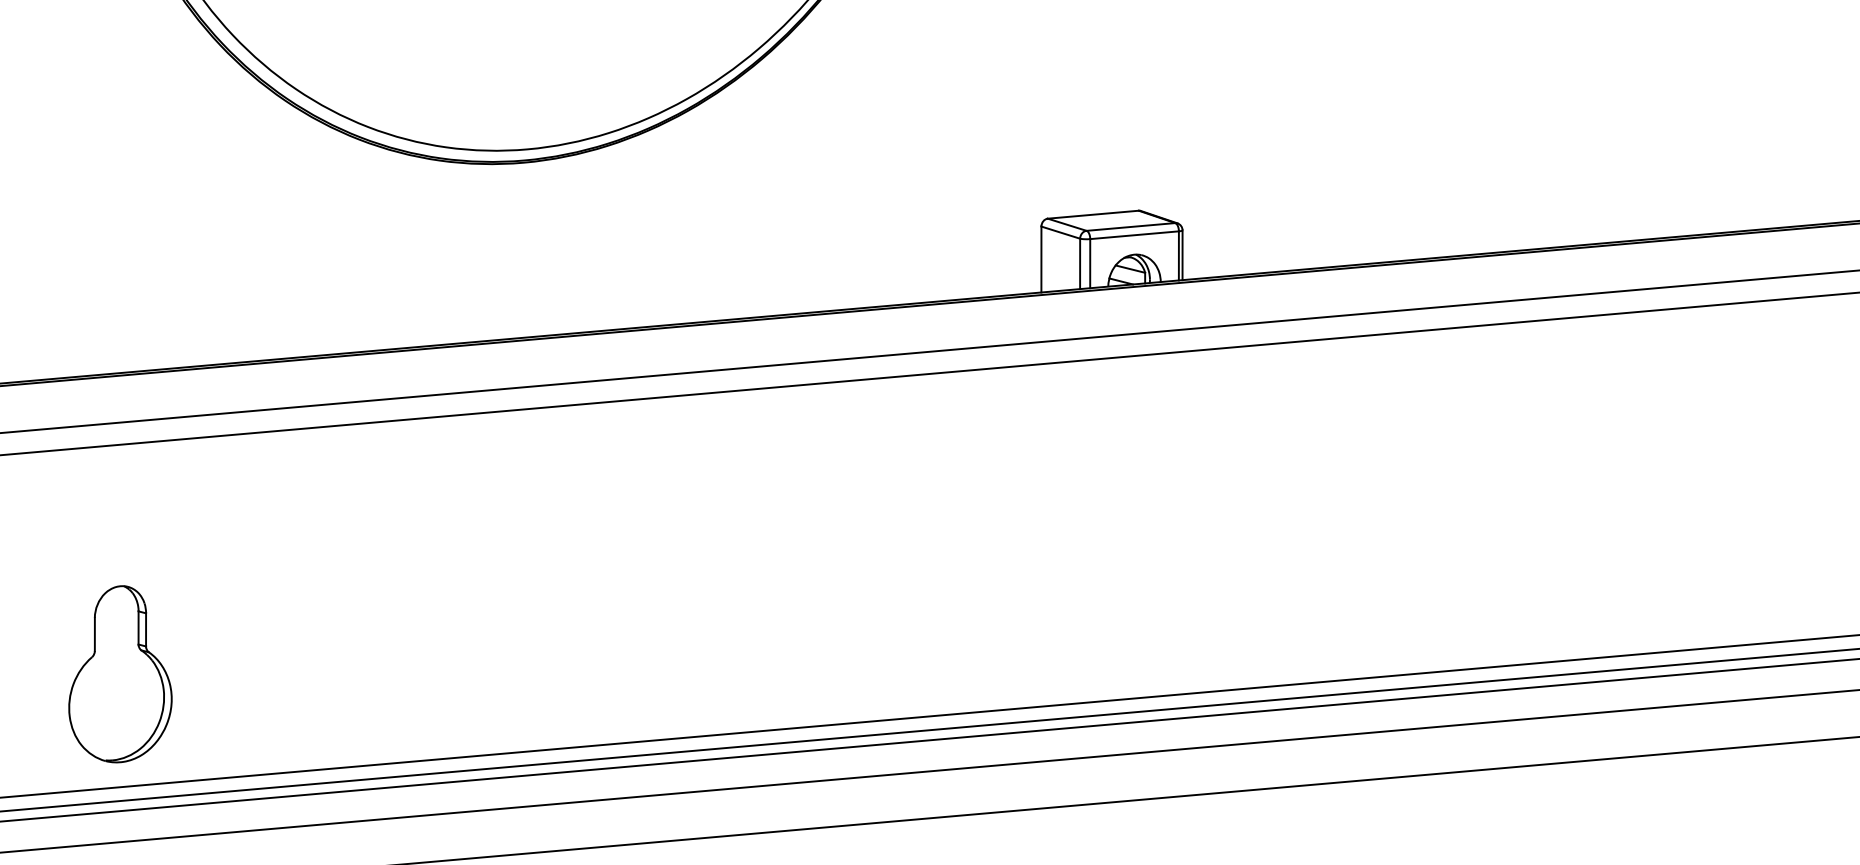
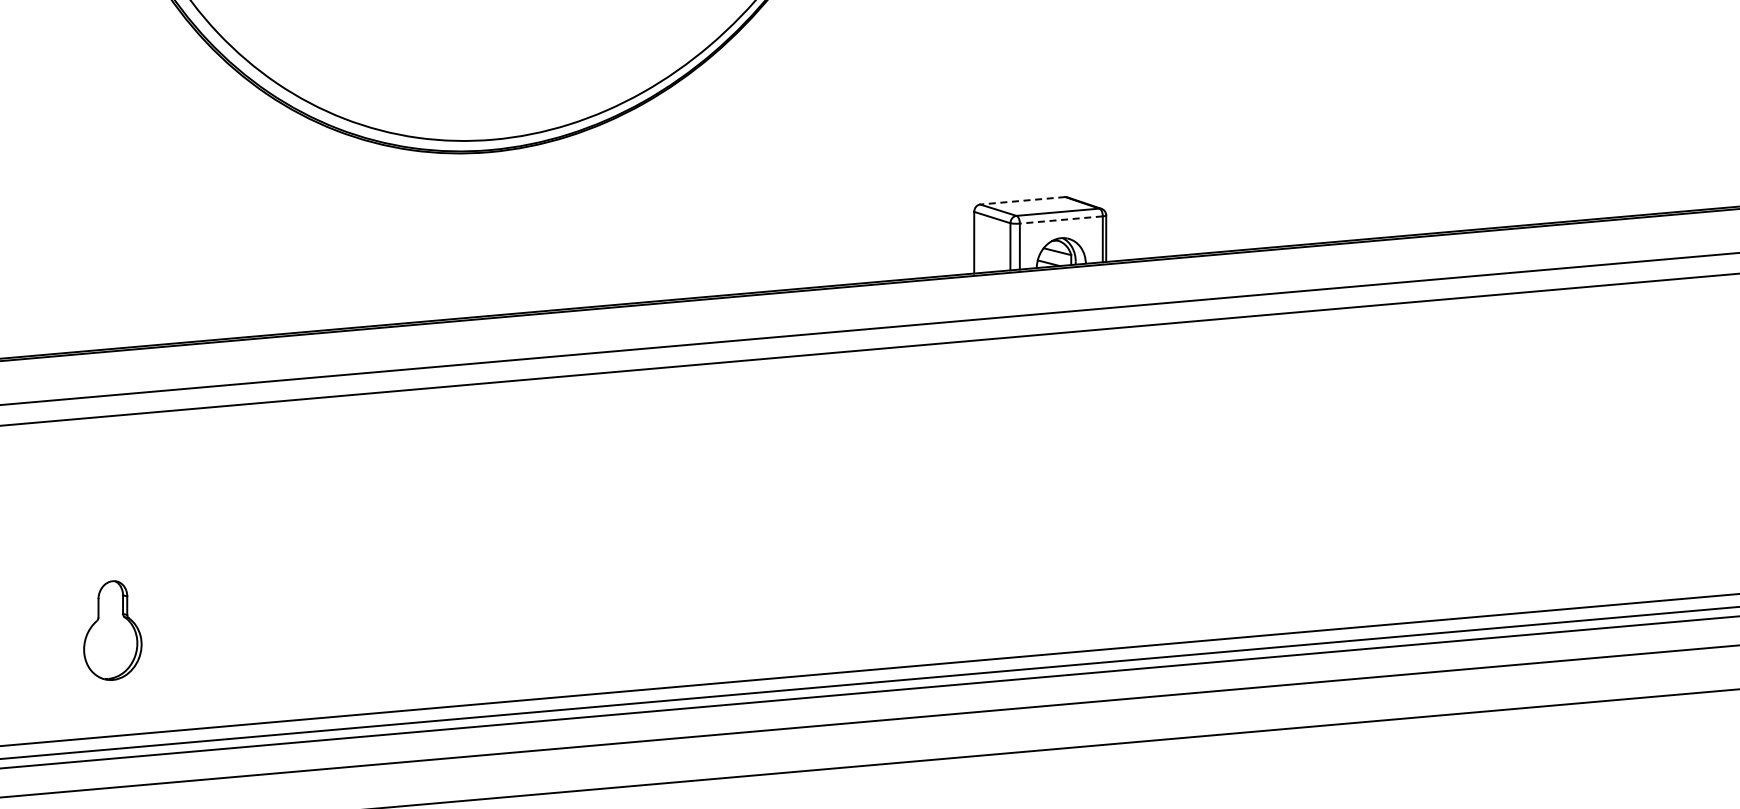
line: (1093, 214) -> (1022, 200), solid -> dashed
line: (1134, 234) -> (1061, 219), solid -> dashed
part: (120, 674) -> (112, 630), size x0.6

